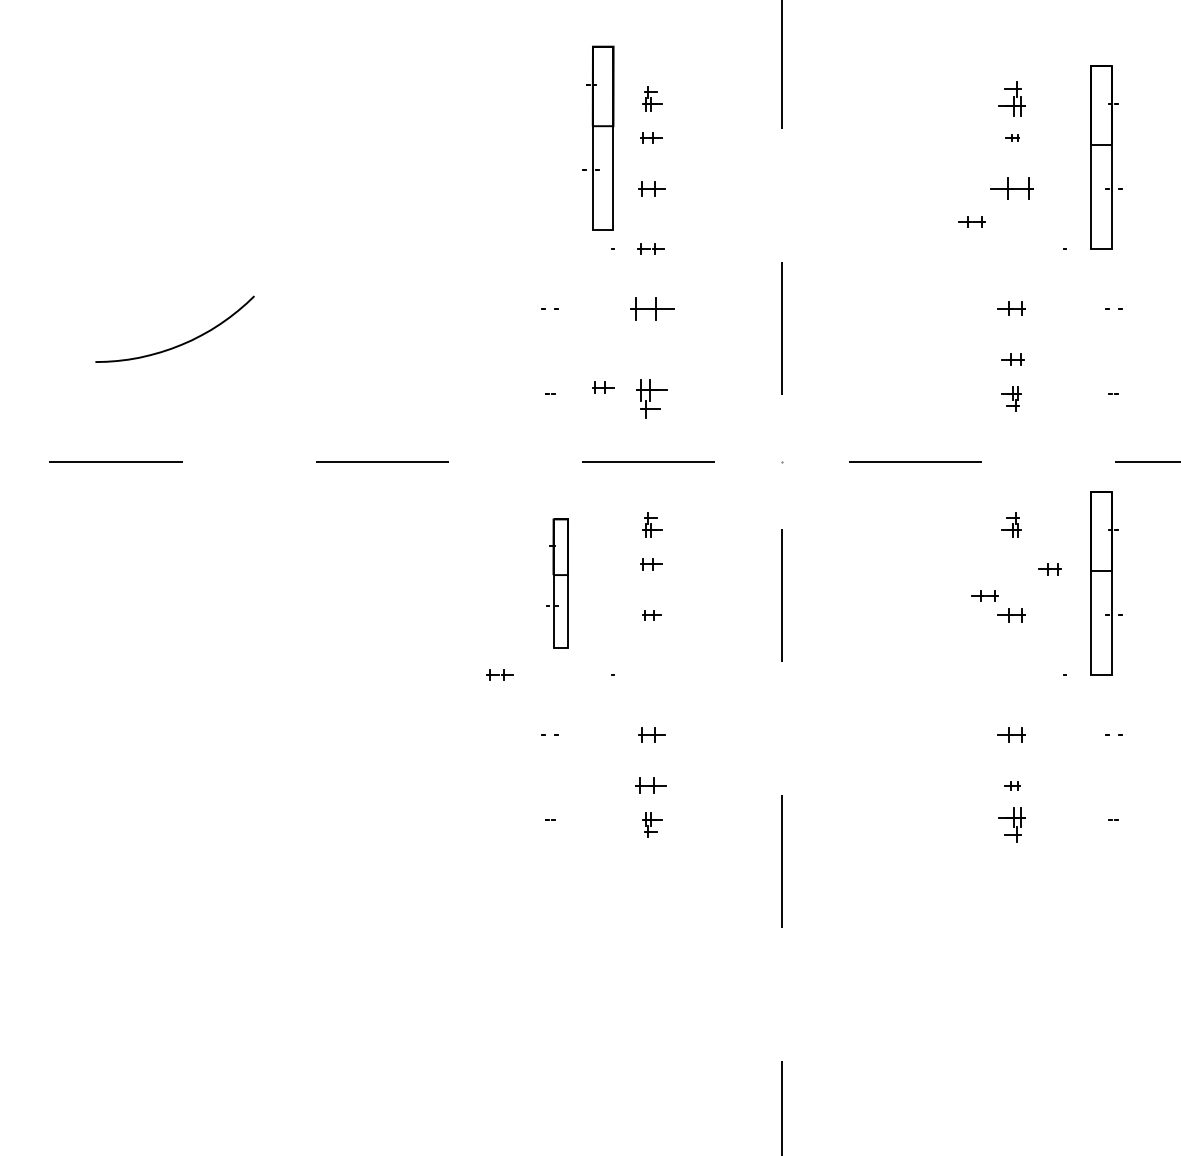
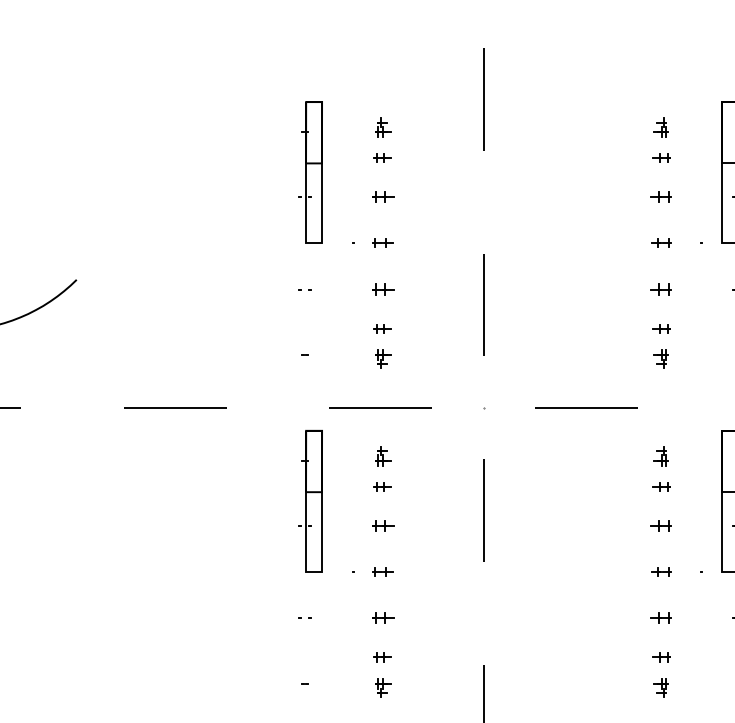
part: (1011, 98) -> (660, 127), size x0.71
part: (598, 137) -> (310, 172), moved
part: (1012, 137) -> (661, 157), size x1.67
part: (1011, 188) -> (660, 196), size x0.62
part: (971, 221) -> (661, 243), moved
part: (651, 308) -> (382, 289), size x0.62
part: (603, 387) -> (382, 328), moved
part: (652, 398) -> (383, 358), size x0.62
part: (1049, 569) -> (661, 486), moved
part: (557, 583) -> (310, 501), size x1.43
part: (984, 595) -> (661, 571), moved
part: (651, 615) -> (382, 526), size x1.43
part: (499, 674) -> (382, 571), moved
part: (651, 785) -> (382, 657), size x0.71
part: (1012, 785) -> (661, 657), size x1.43
part: (1011, 824) -> (660, 687), size x0.71

